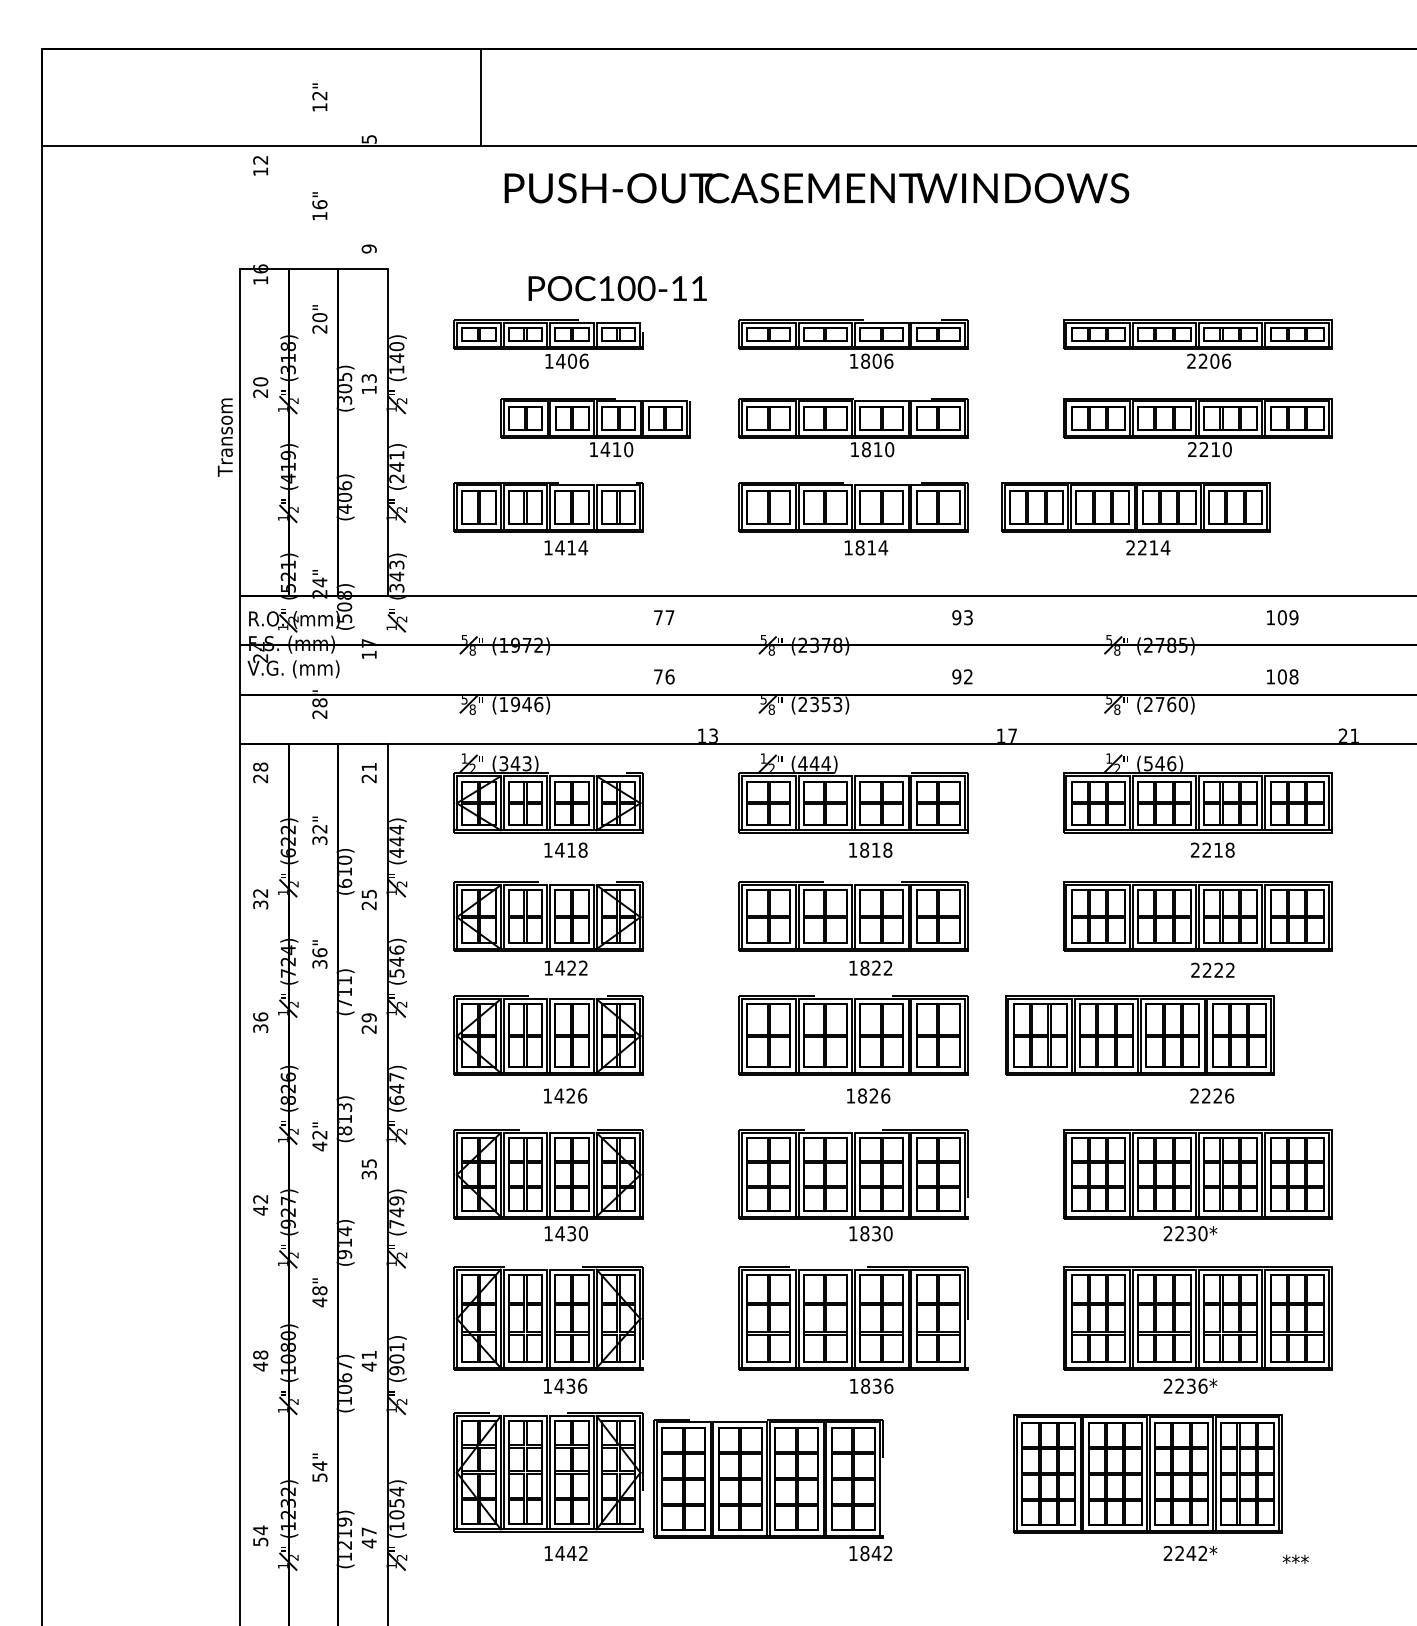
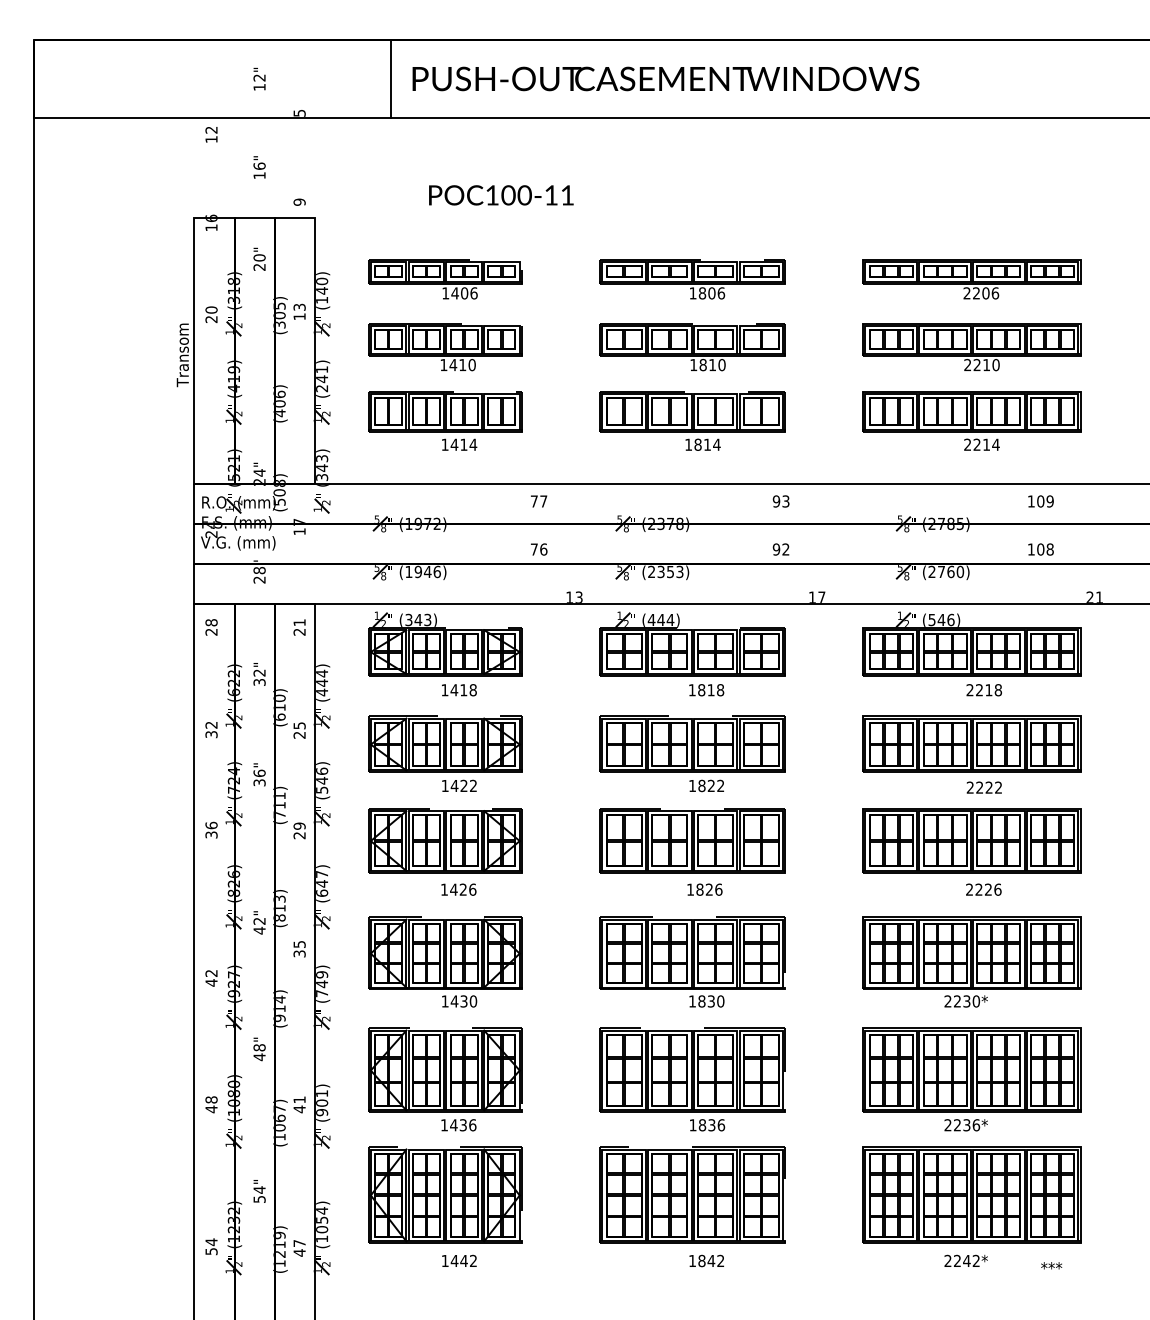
text: (816, 187) -> (665, 78), moved
text: (617, 288) -> (501, 195), moved
part: (595, 427) -> (445, 347), moved
part: (1135, 517) -> (971, 420), moved
part: (1139, 1035) -> (971, 840), moved
part: (1147, 1472) -> (971, 1194), moved
part: (768, 1477) -> (692, 1194), moved

